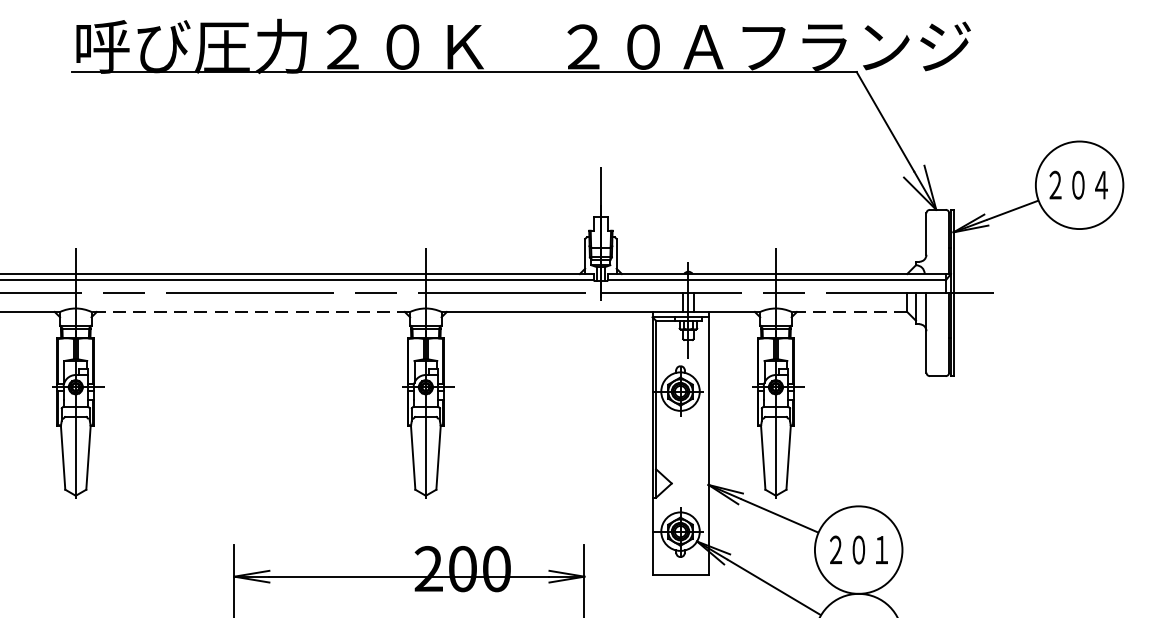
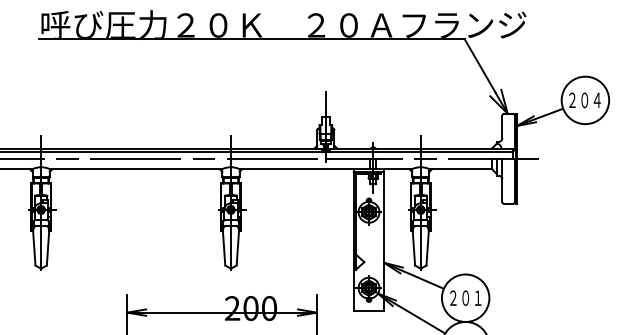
line: (249, 312) -> (135, 169), dashed -> solid
line: (849, 312) -> (460, 169), dashed -> solid

